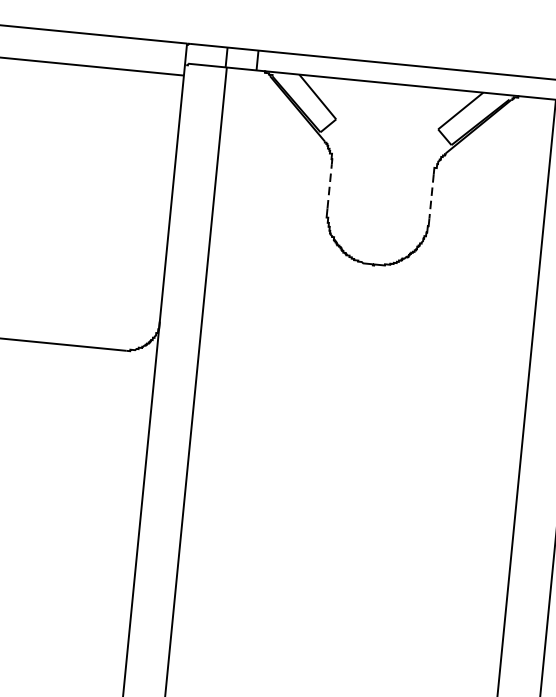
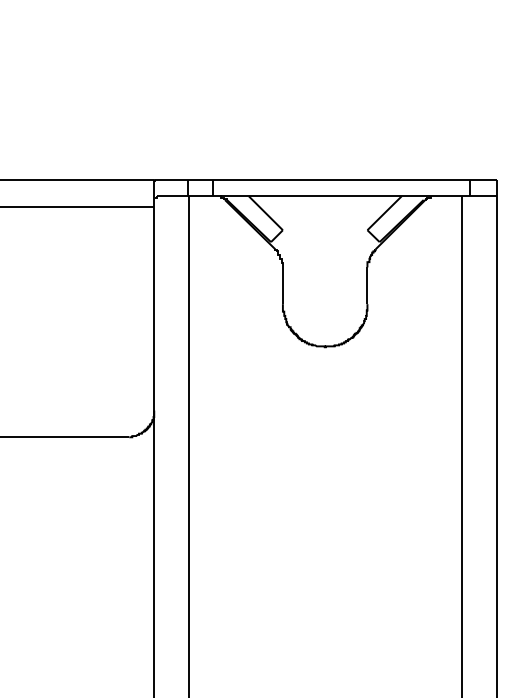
line: (329, 185) -> (282, 285), dashed -> solid
line: (431, 197) -> (367, 286), dashed -> solid

